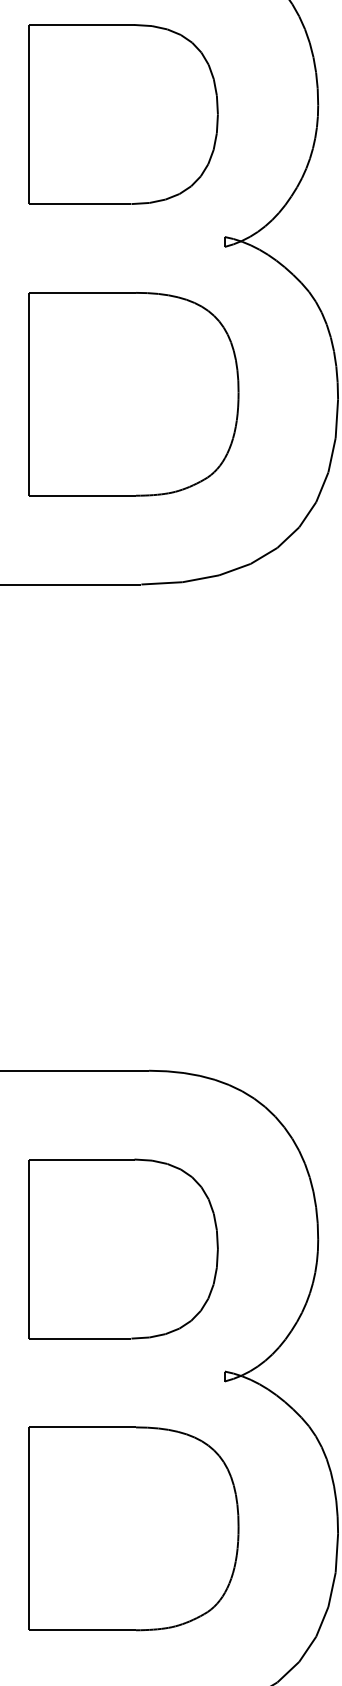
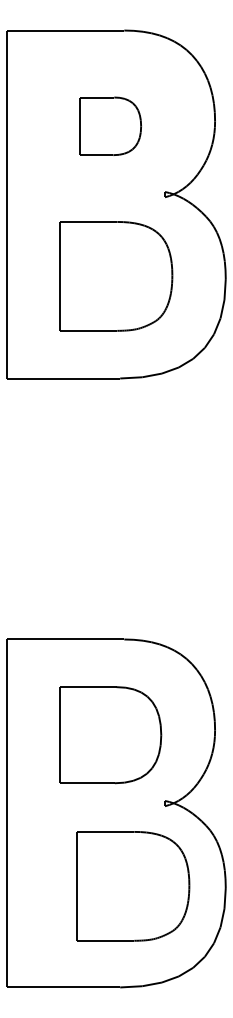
part: (123, 114) -> (110, 126), size x0.6
part: (134, 1529) -> (133, 886), moved

